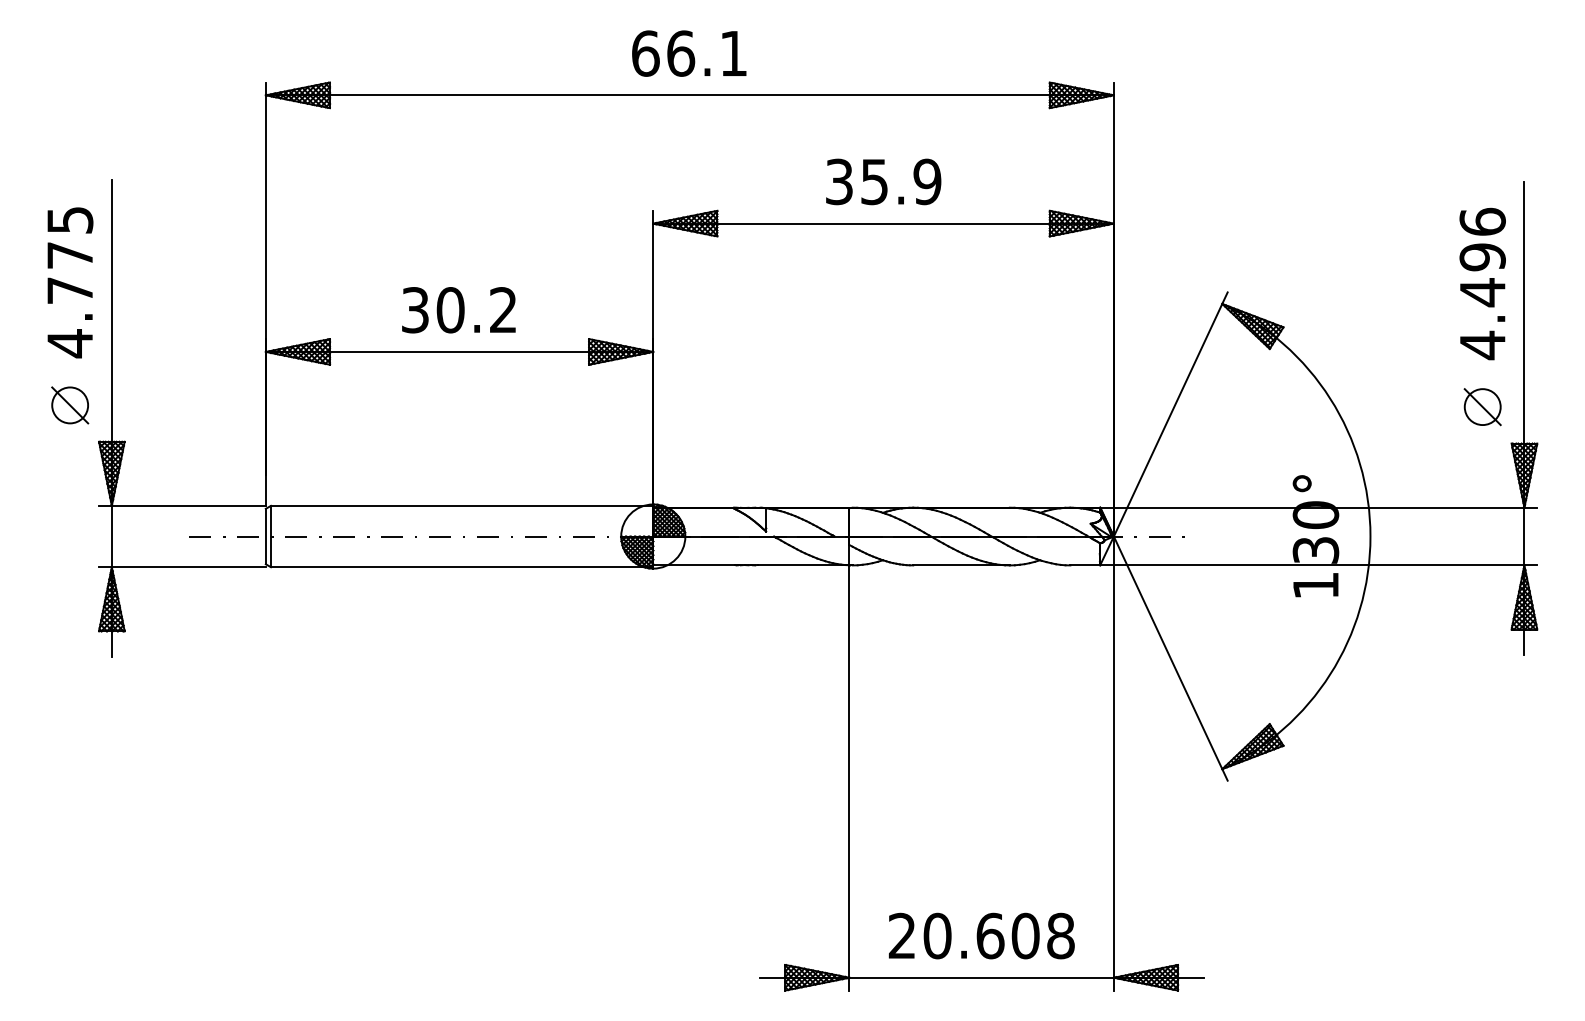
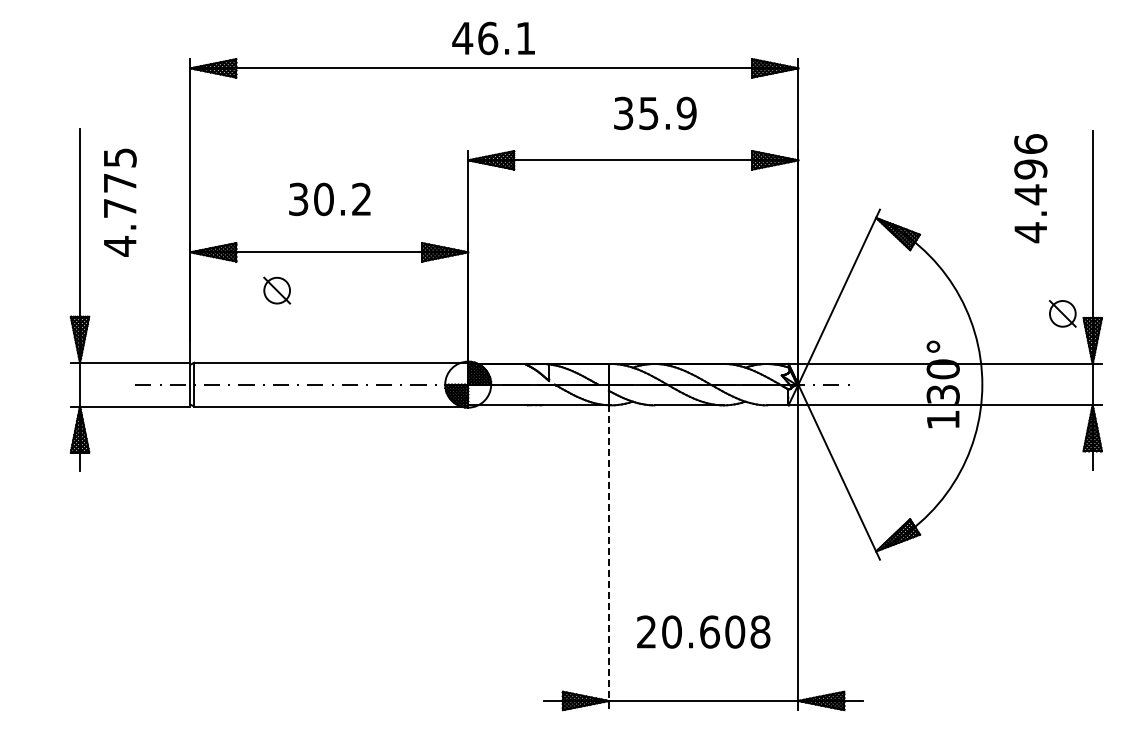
text: (645, 53) -> (462, 38), 66.1 -> 46.1
text: (883, 182) -> (655, 113), moved
text: (70, 282) -> (120, 202), moved
text: (1482, 283) -> (1030, 188), moved
text: (458, 310) -> (329, 199), moved
part: (70, 405) -> (277, 290), moved
part: (1482, 406) -> (1062, 313), moved
line: (848, 779) -> (608, 558), solid -> dashed
text: (981, 935) -> (703, 631), moved

